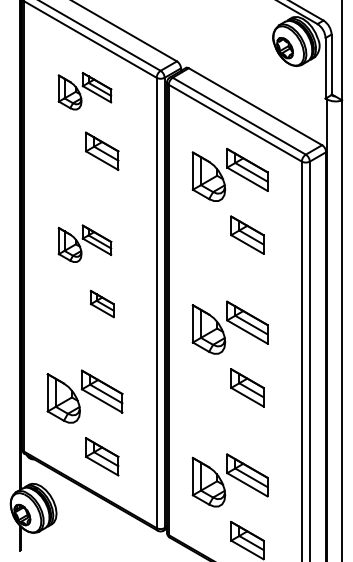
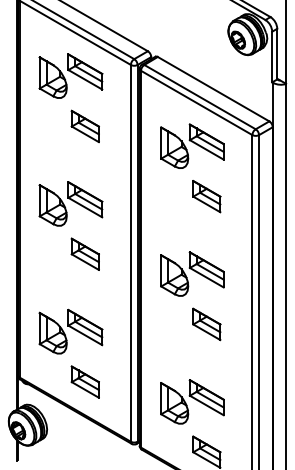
part: (84, 91) -> (70, 76), size x1.43
part: (84, 243) -> (70, 203), size x1.43
part: (102, 303) -> (85, 253), size x1.43

